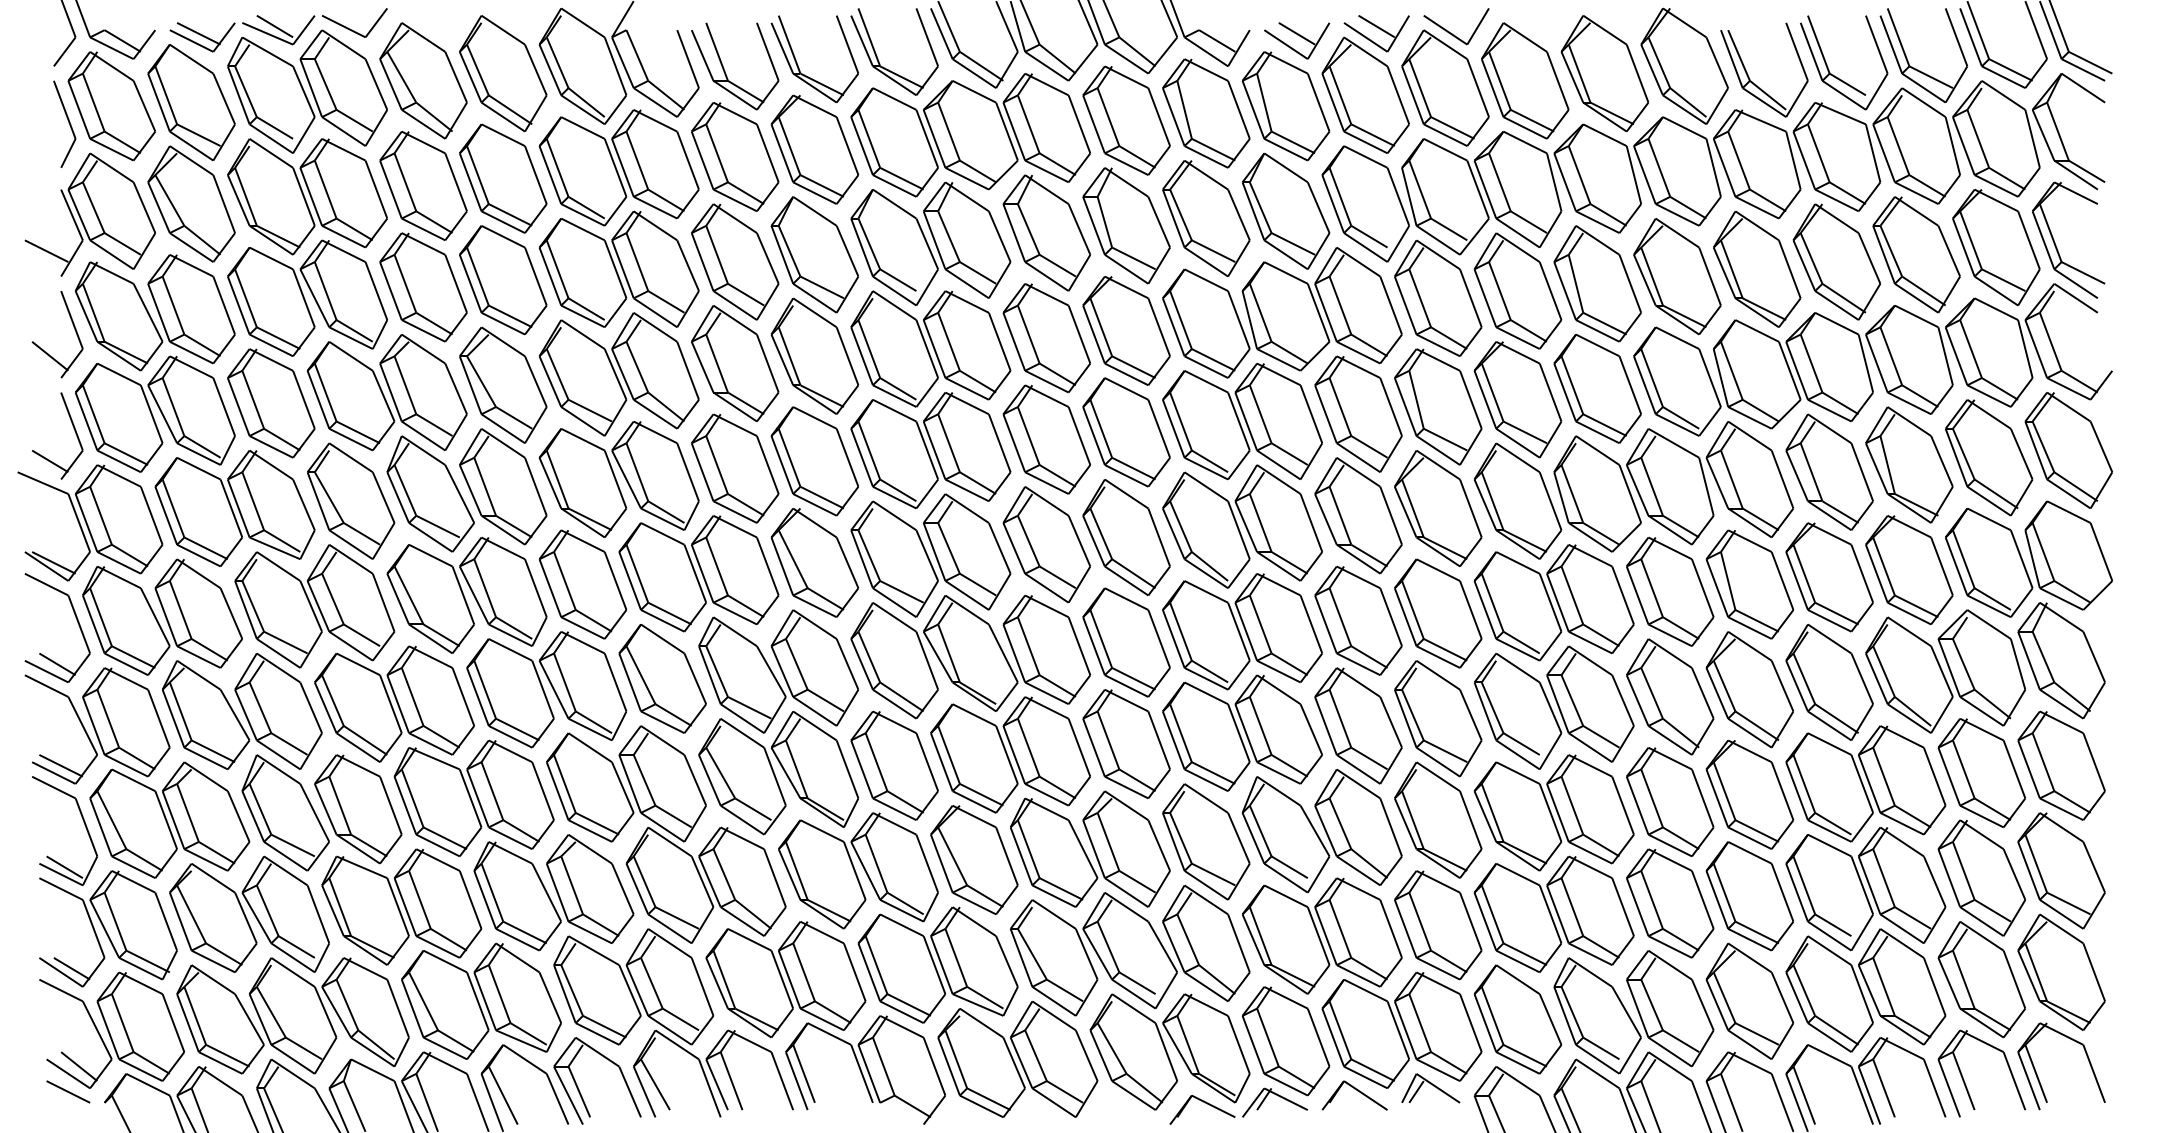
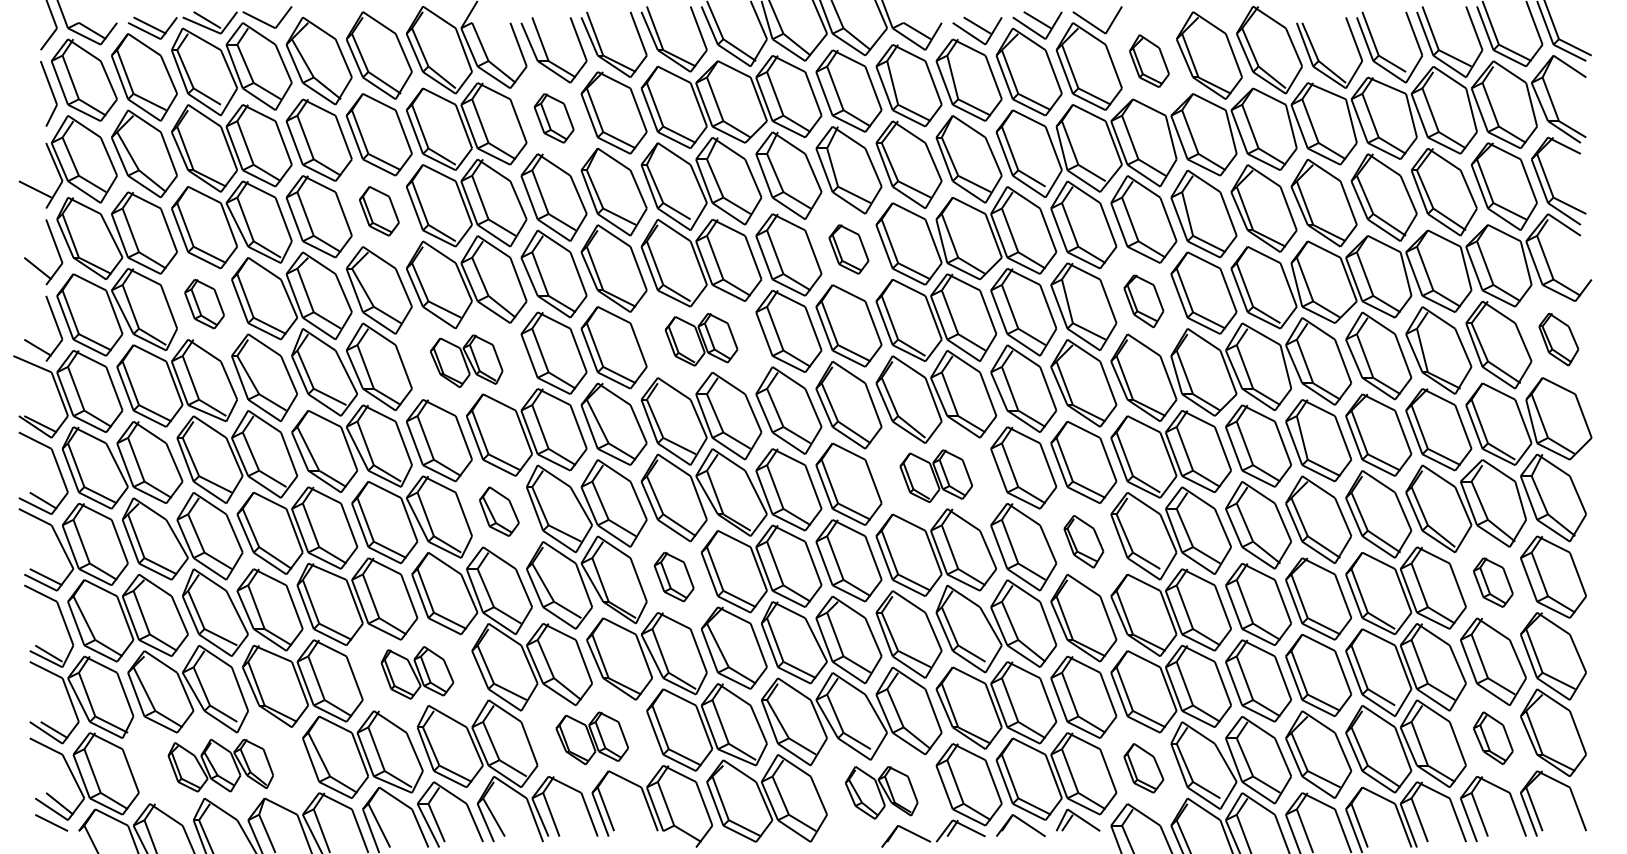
part: (1525, 80) -> (1149, 60), size x0.6
part: (735, 156) -> (554, 118), size x0.6
part: (503, 280) -> (379, 211), size x0.6
part: (1126, 330) -> (848, 249), size x0.6
part: (1517, 399) -> (1143, 301), size x0.6
part: (271, 403) -> (204, 304), size x0.6
part: (930, 450) -> (701, 339), size x0.6
part: (2068, 450) -> (1558, 339), size x0.6
part: (618, 478) -> (466, 360), size x0.6
part: (1242, 631) -> (936, 475), size x0.6
part: (662, 678) -> (499, 511), size x0.6
part: (1438, 718) -> (1084, 541), size x0.6
part: (894, 765) -> (674, 576), size x0.6
part: (1981, 772) -> (1493, 582), size x0.6
part: (553, 892) -> (417, 672), size x0.6
part: (785, 979) -> (591, 738), size x0.6
part: (1981, 979) -> (1493, 738), size x0.6
part: (292, 1015) -> (220, 765), size x0.6
part: (1517, 1019) -> (1143, 768), size x0.6
part: (1169, 1051) -> (881, 792), size x0.6

